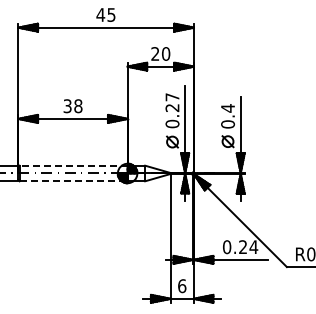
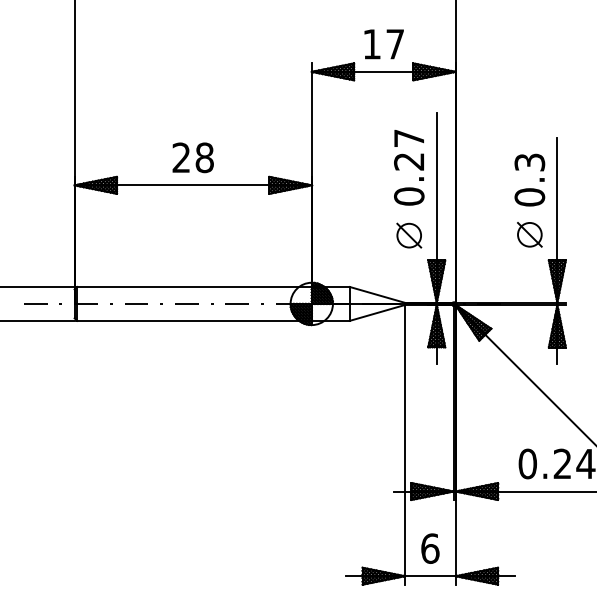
text: (160, 53) -> (383, 43), 20 -> 17
text: (67, 106) -> (181, 158), 38 -> 28
text: (228, 108) -> (530, 162), 0.4 -> 0.3
line: (73, 165) -> (194, 286), dashed -> solid
line: (73, 181) -> (194, 321), dashed -> solid

